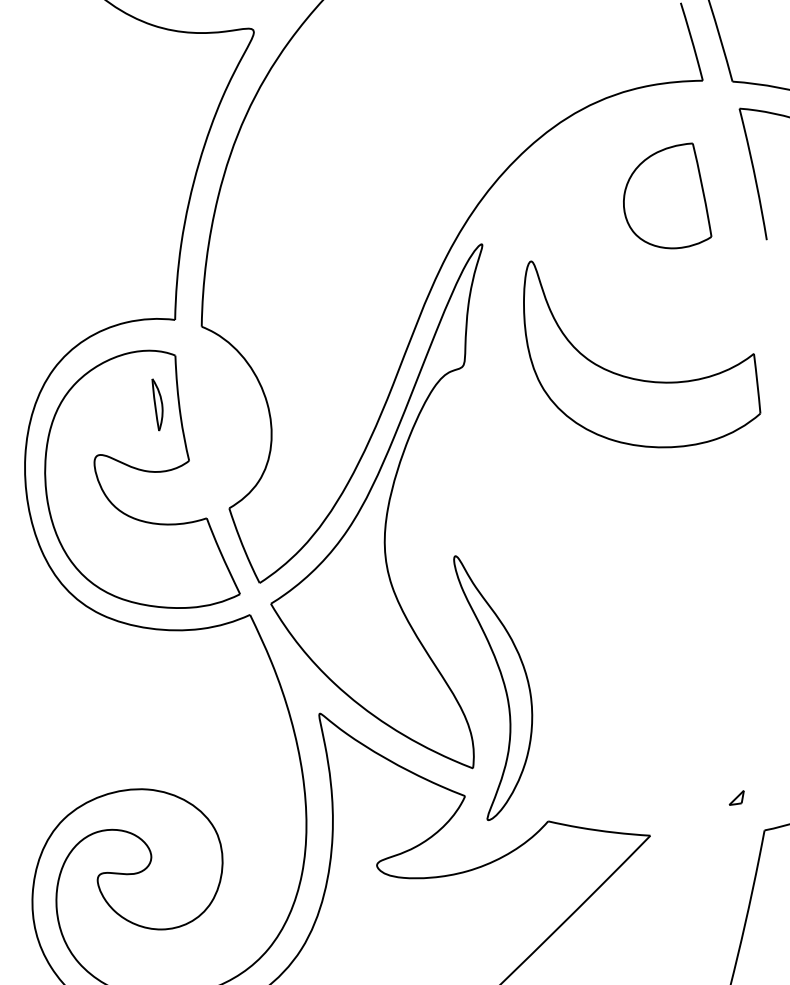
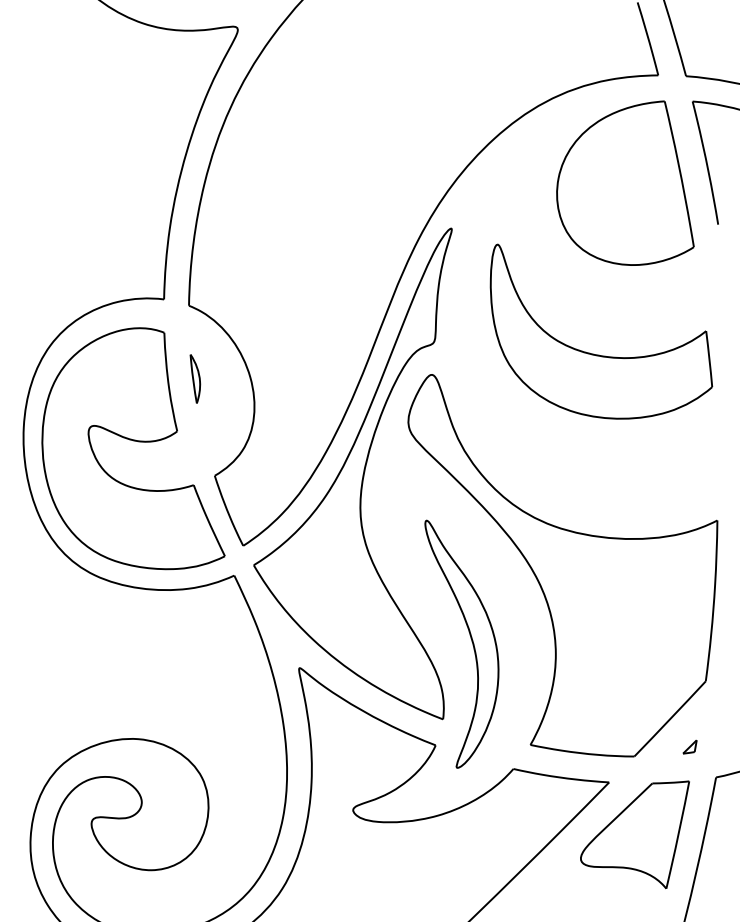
part: (667, 195) -> (625, 182), size x1.67
part: (157, 404) -> (195, 378), moved
part: (600, 603) -> (562, 564), added
part: (677, 891) -> (634, 834), added

